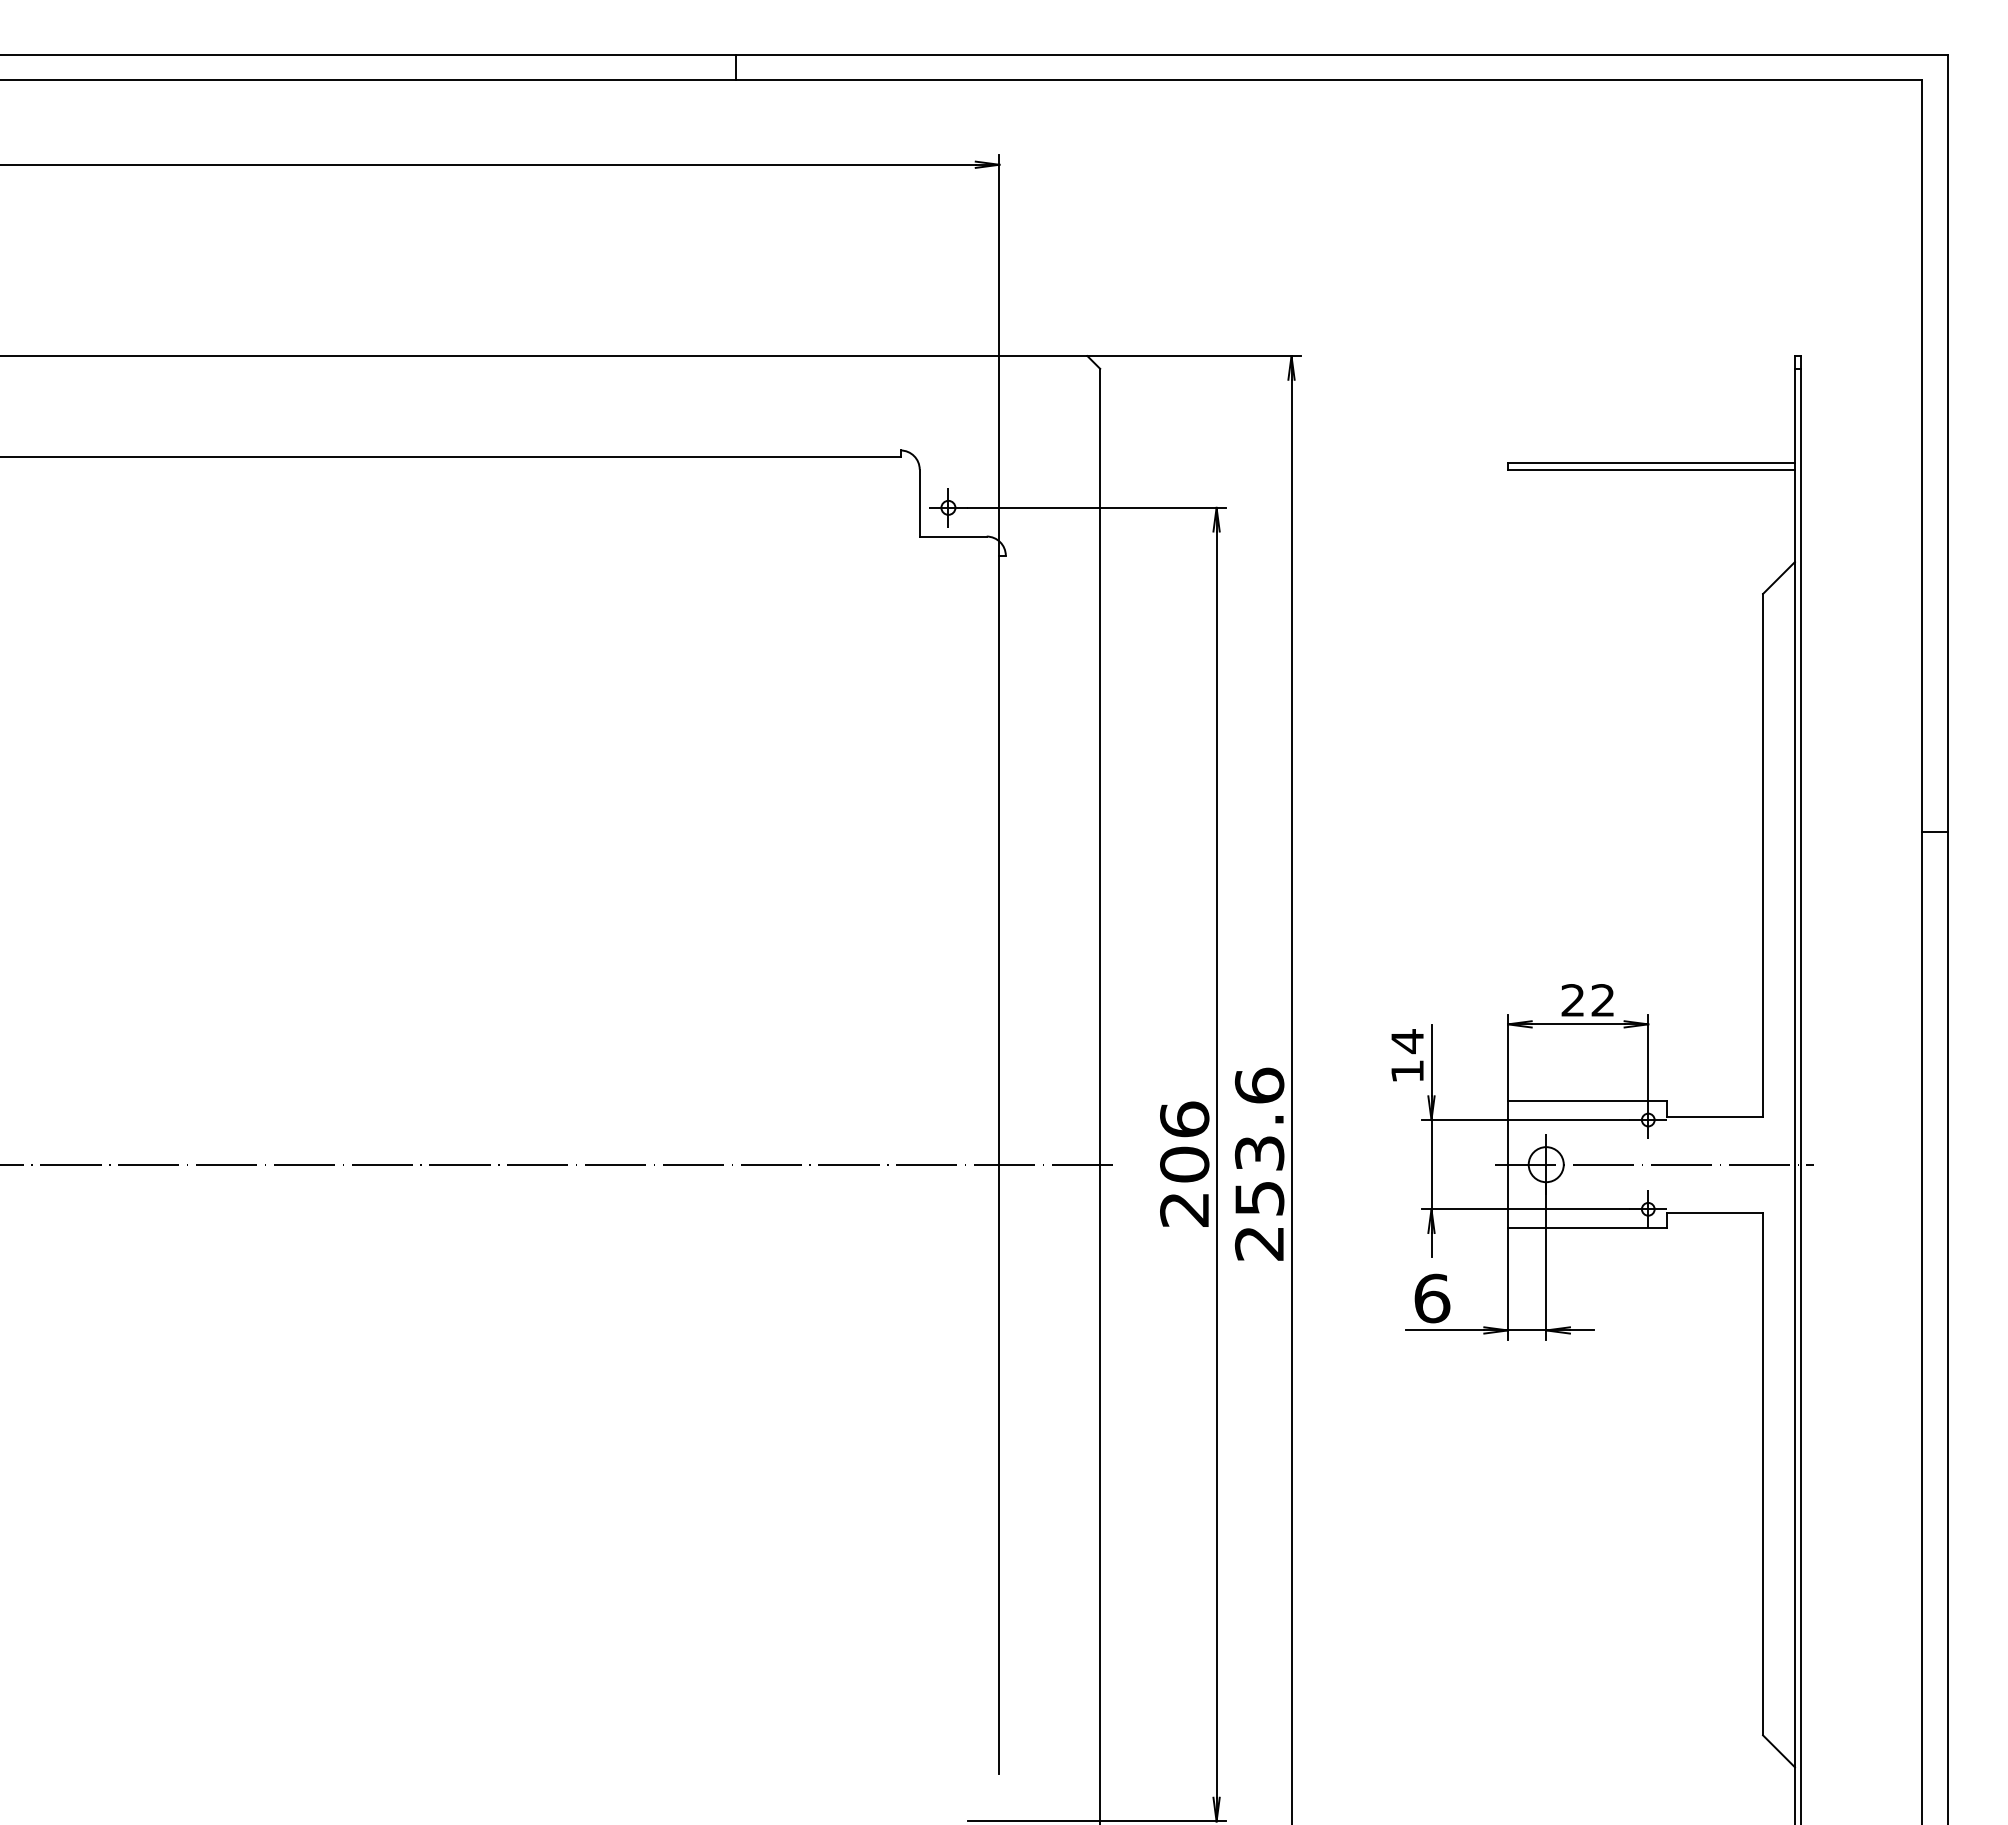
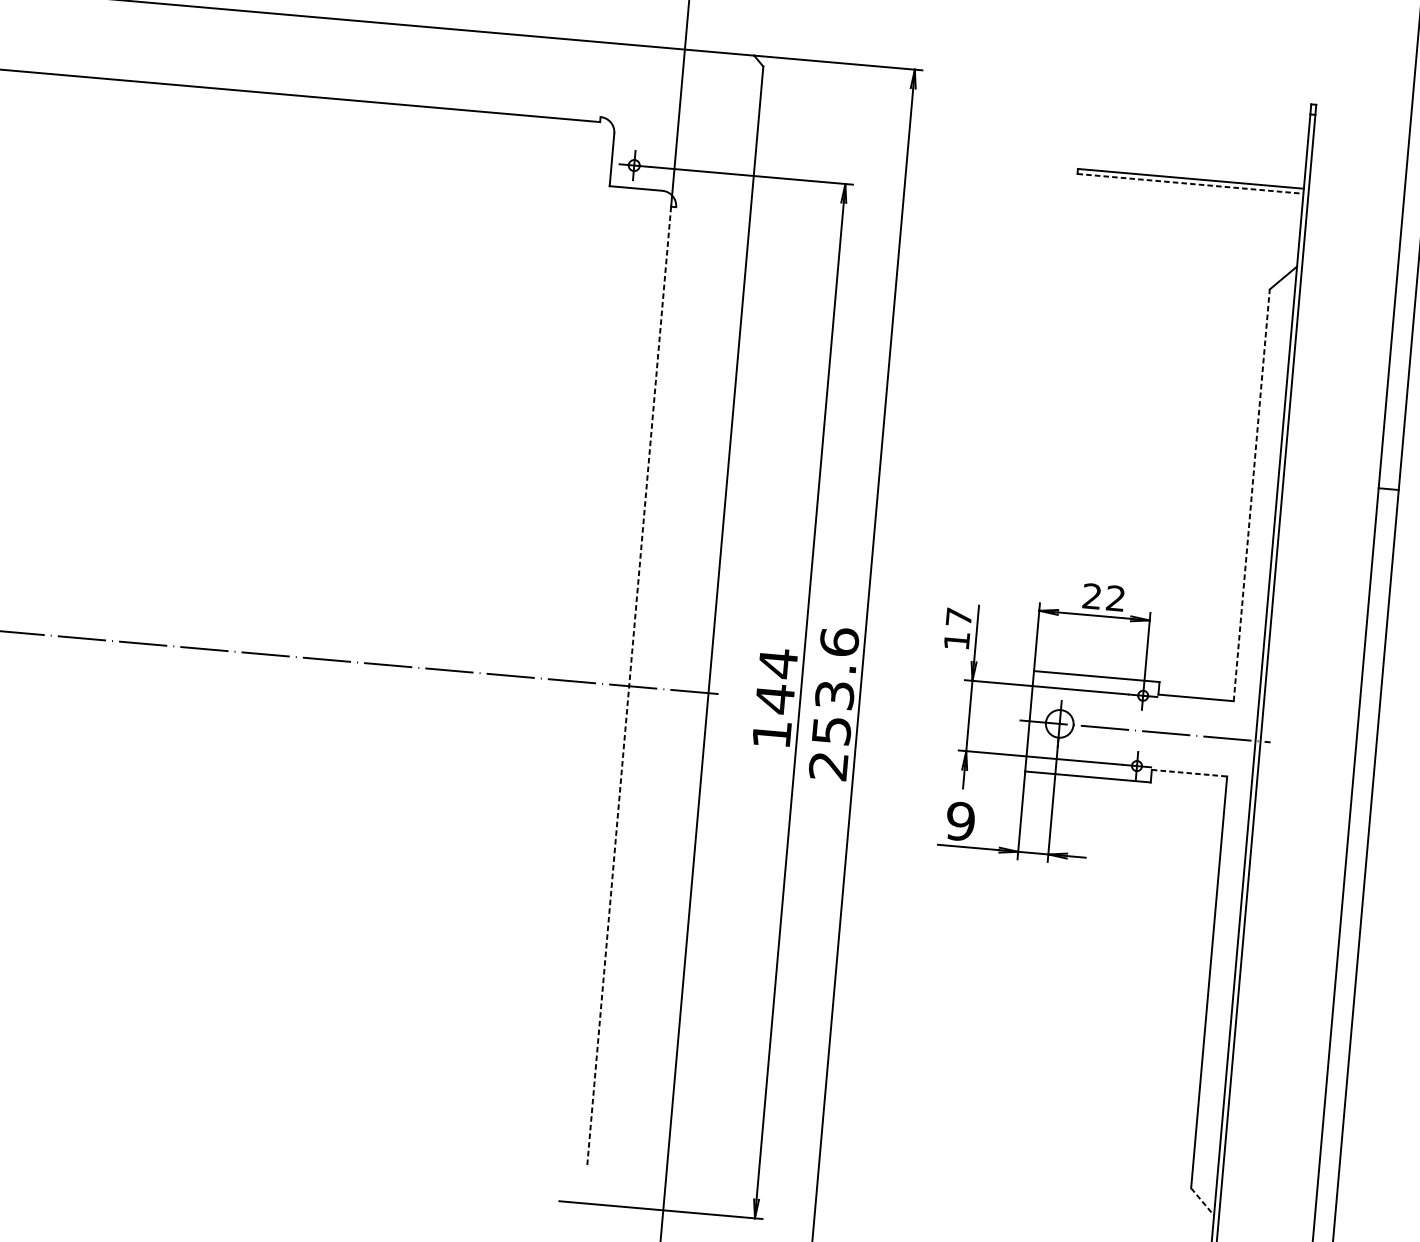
line: (1651, 469) -> (1190, 183), solid -> dashed
line: (1763, 854) -> (1252, 494), solid -> dashed
text: (1407, 1041) -> (958, 617), 14 -> 17
text: (1184, 1163) -> (774, 698), 206 -> 144
line: (999, 1164) -> (629, 686), solid -> dashed
line: (1715, 1212) -> (1189, 773), solid -> dashed
text: (1432, 1298) -> (960, 821), 6 -> 9
line: (1779, 1751) -> (1202, 1202), solid -> dashed

